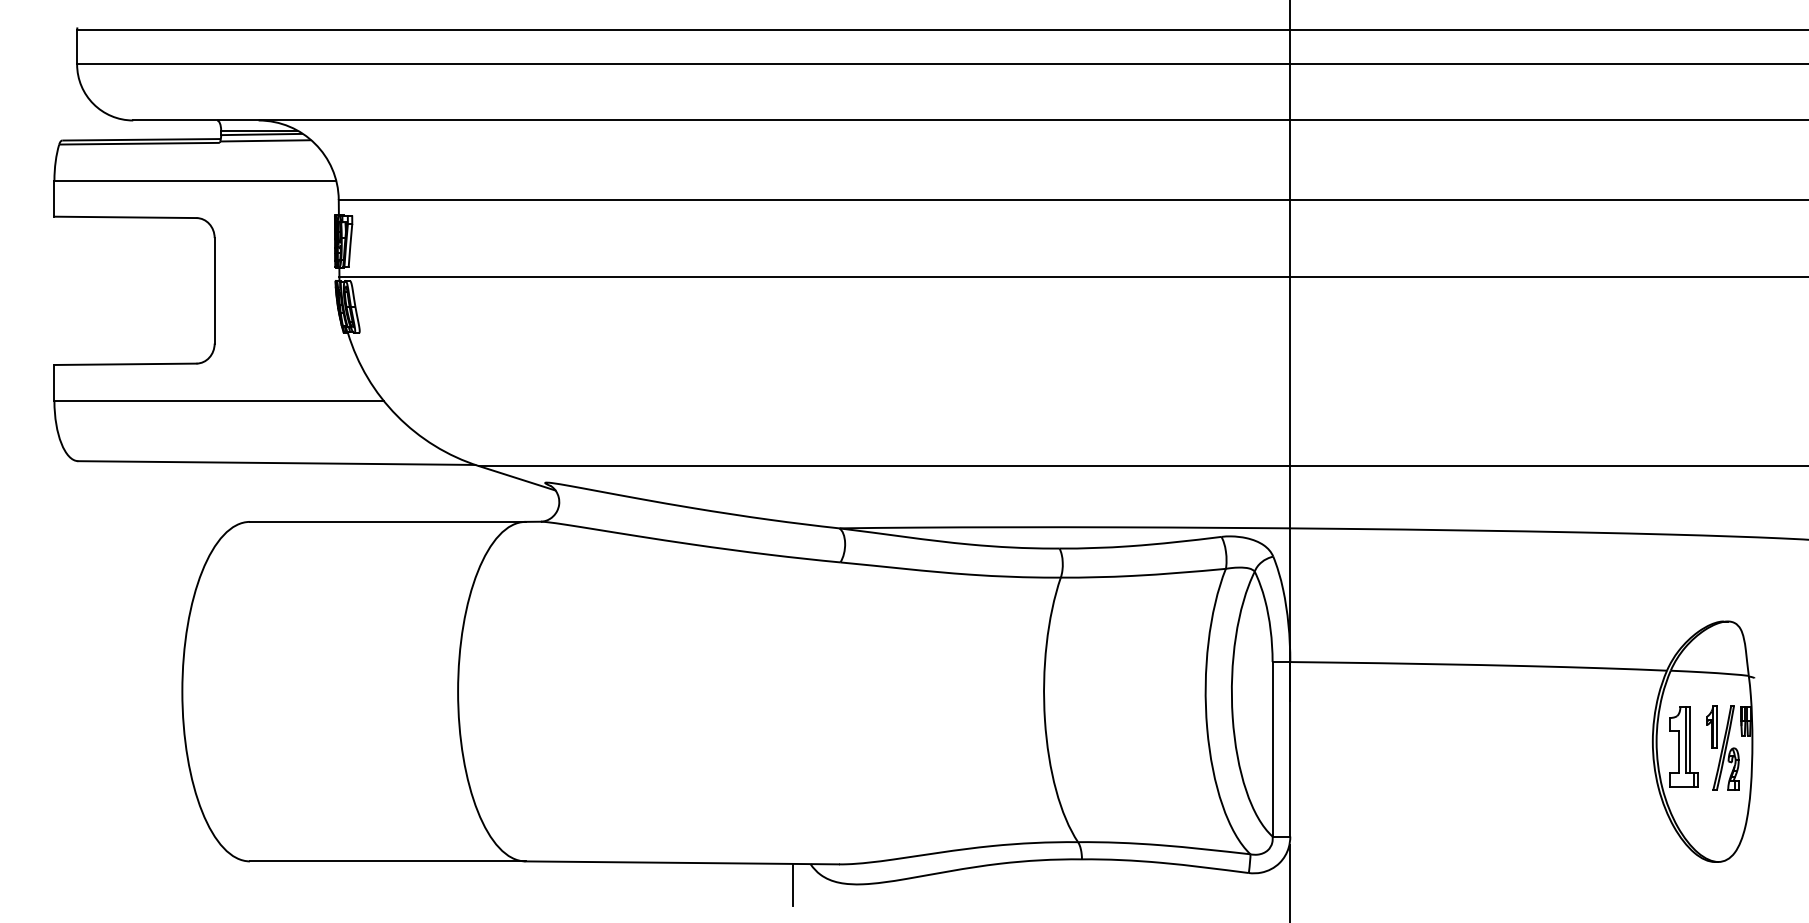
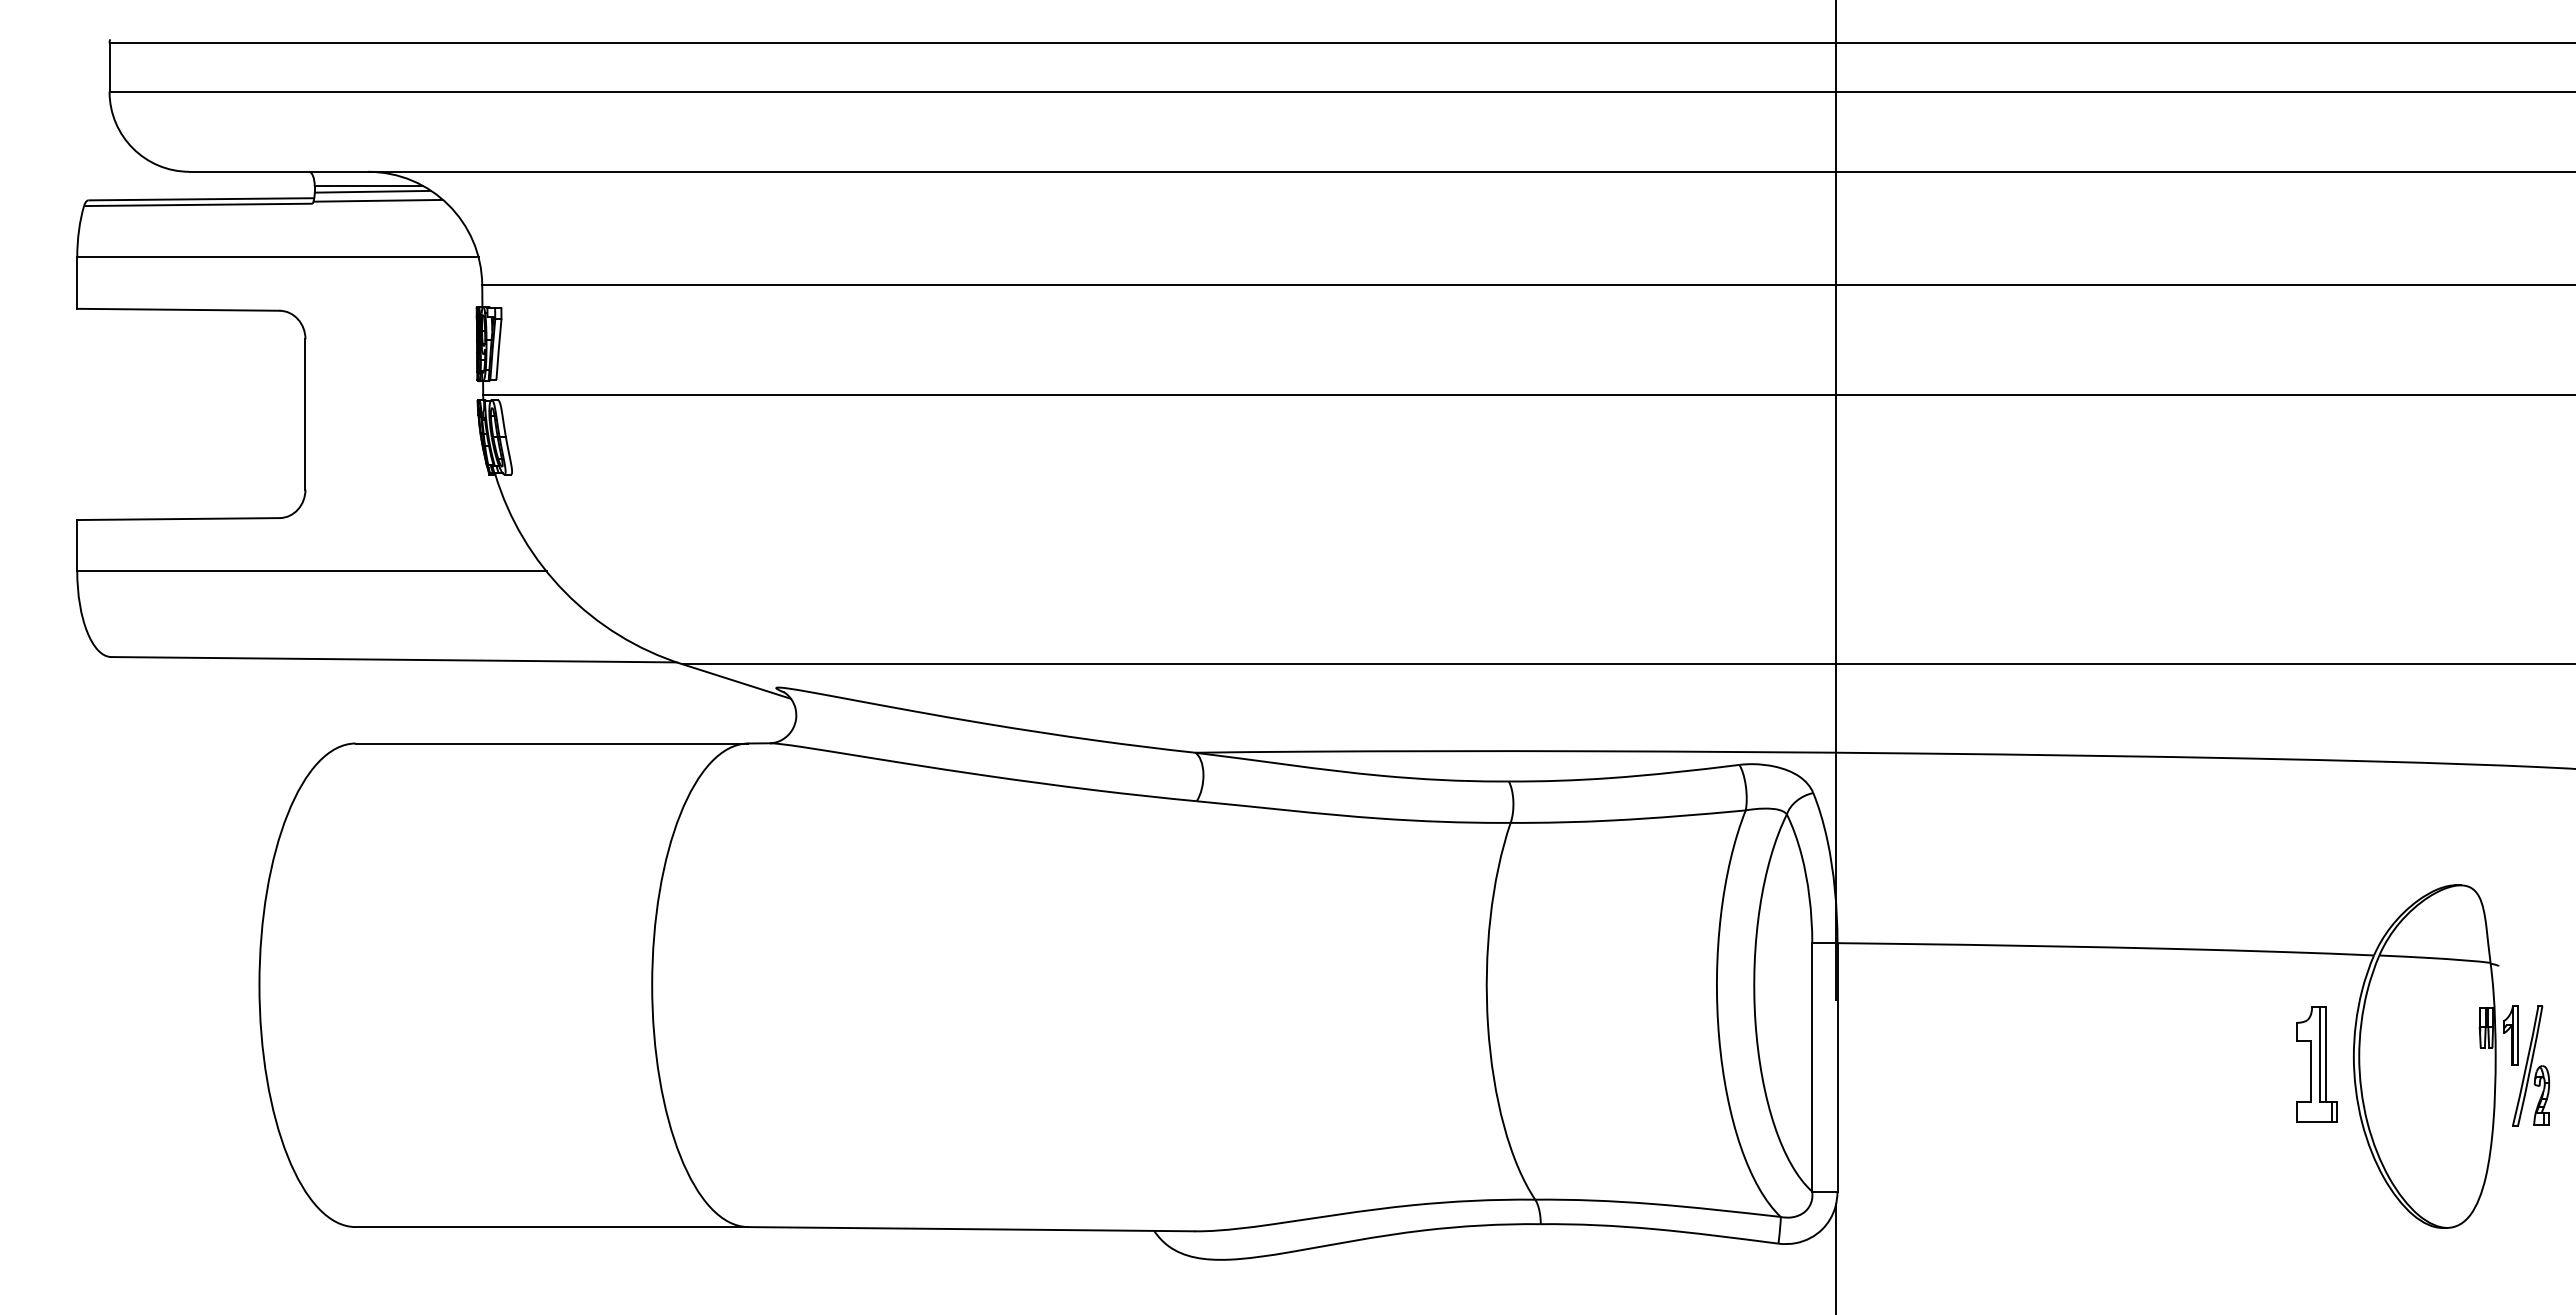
part: (1683, 747) -> (2316, 1064), moved
part: (1722, 747) -> (2526, 1065), moved
line: (792, 884) -> (1128, 1260), removed

